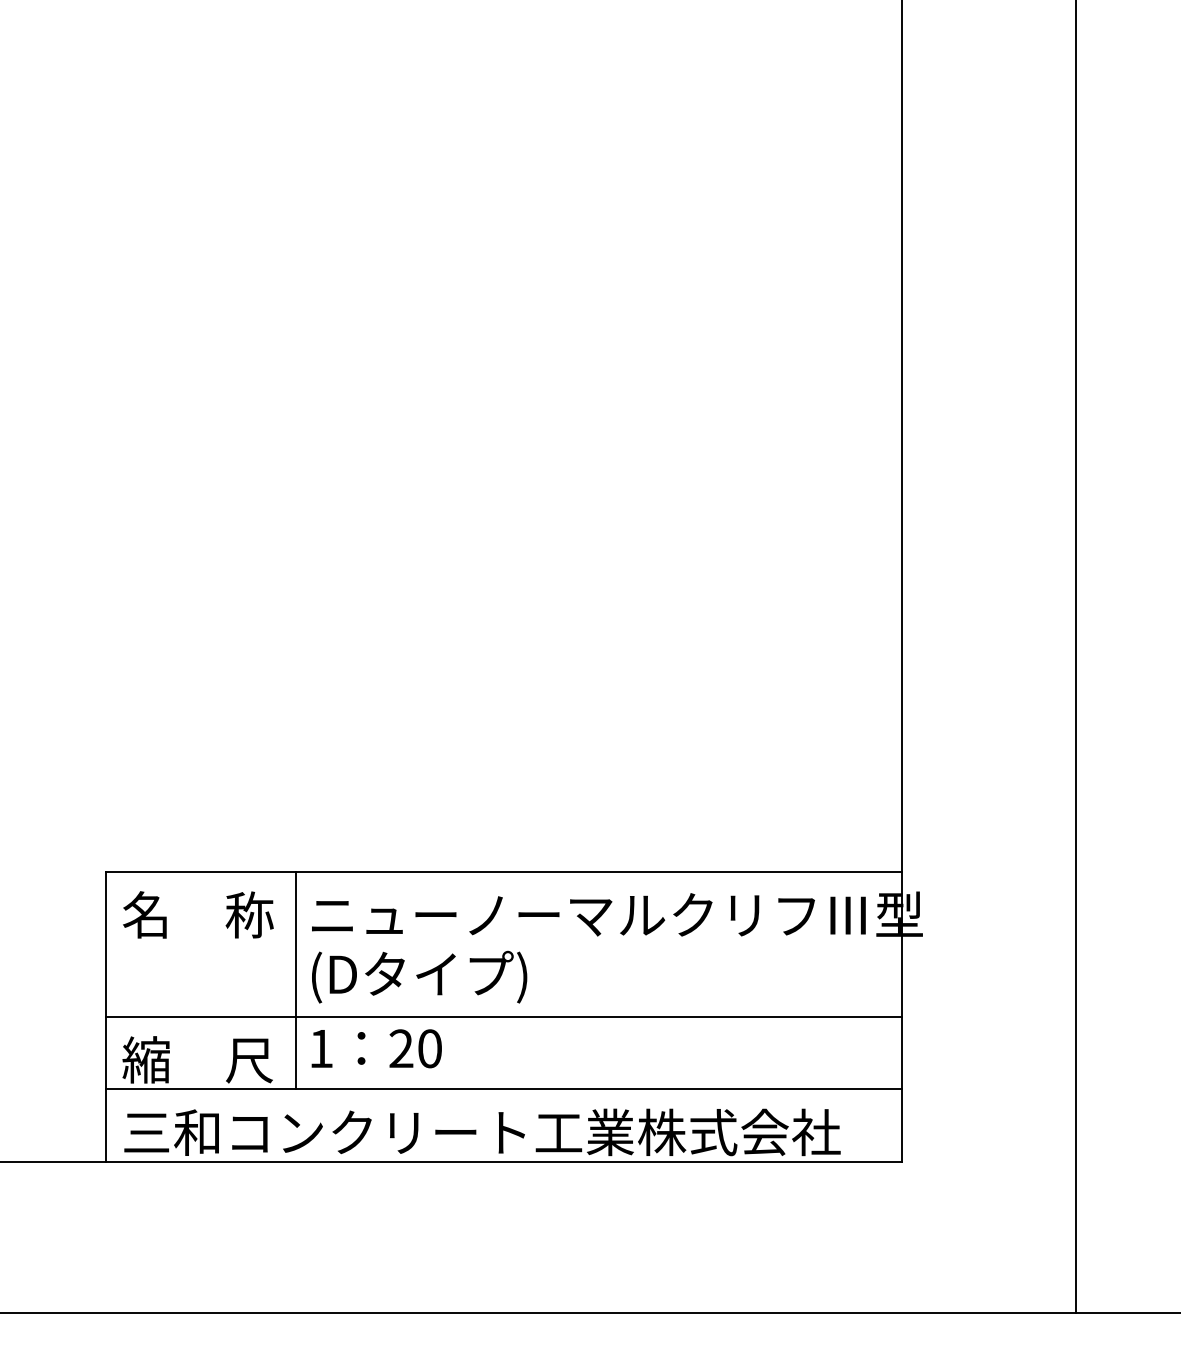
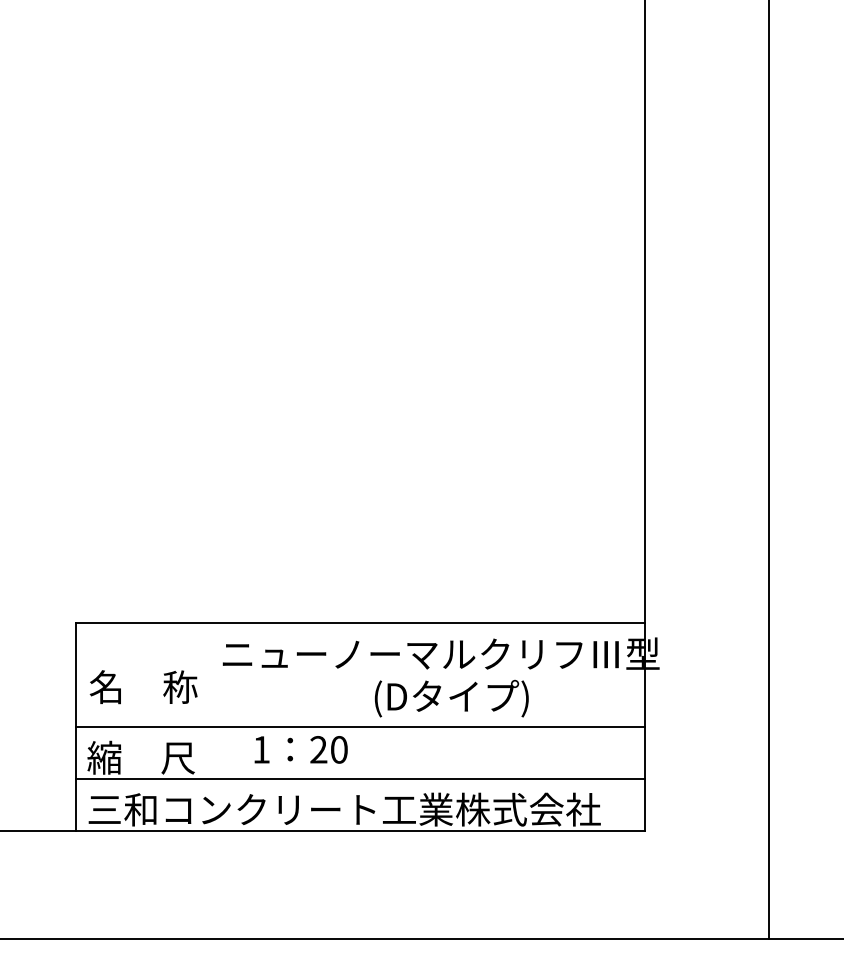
text: (198, 915) -> (143, 687), moved
text: (419, 976) -> (451, 698), moved
line: (296, 979) -> (211, 700), removed
text: (375, 1048) -> (300, 749), moved

